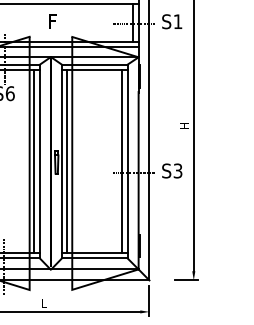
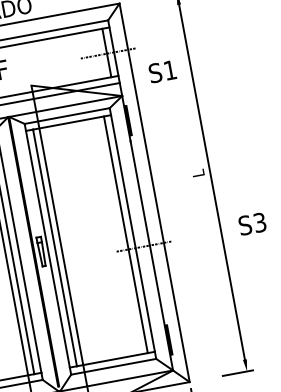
text: (172, 21) -> (162, 71), moved
text: (184, 125) -> (197, 173), H -> L
text: (172, 170) -> (252, 223), moved

